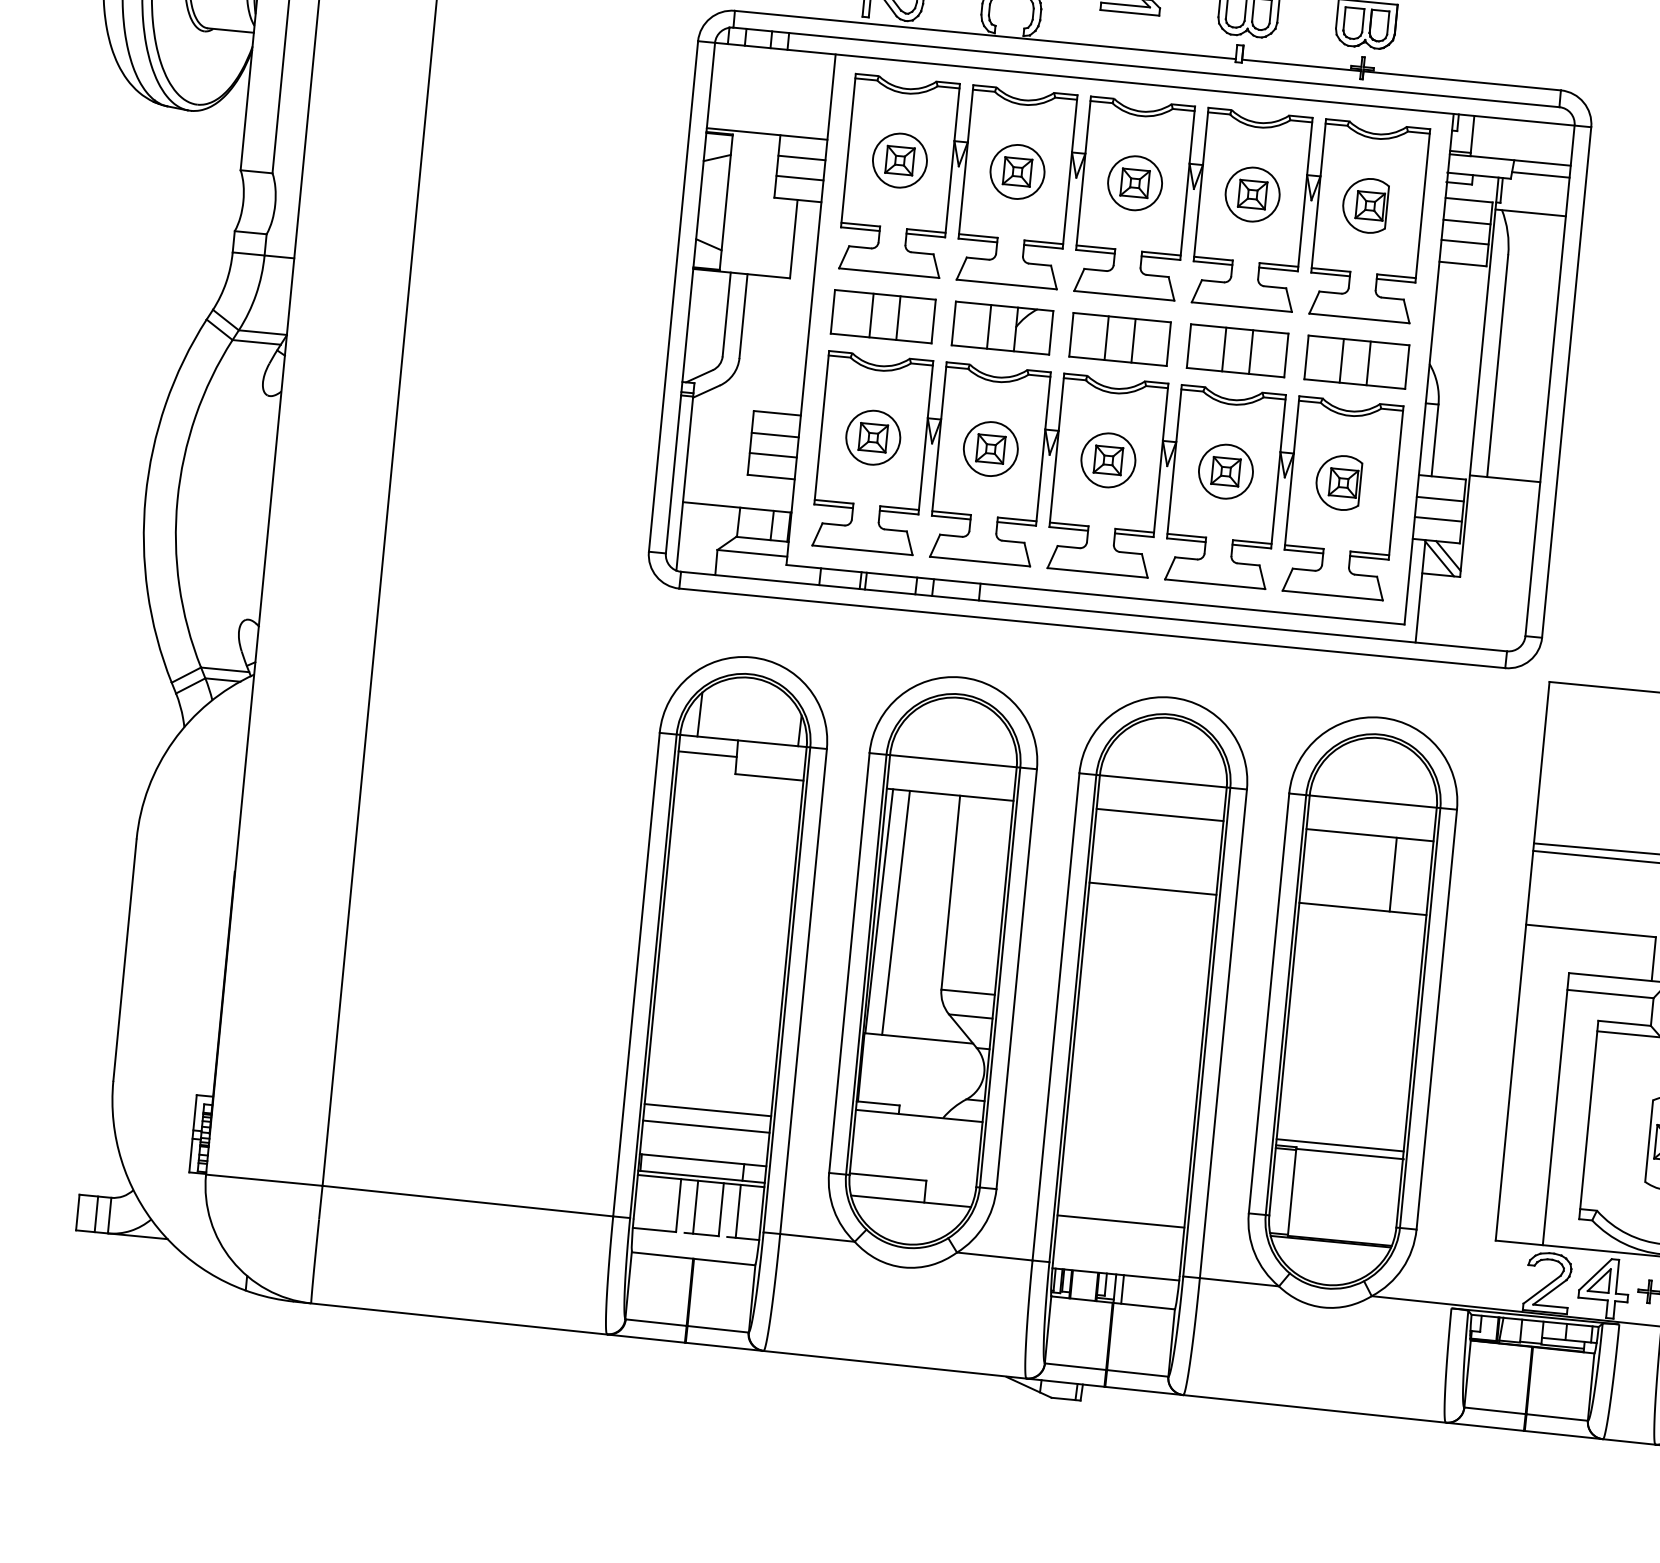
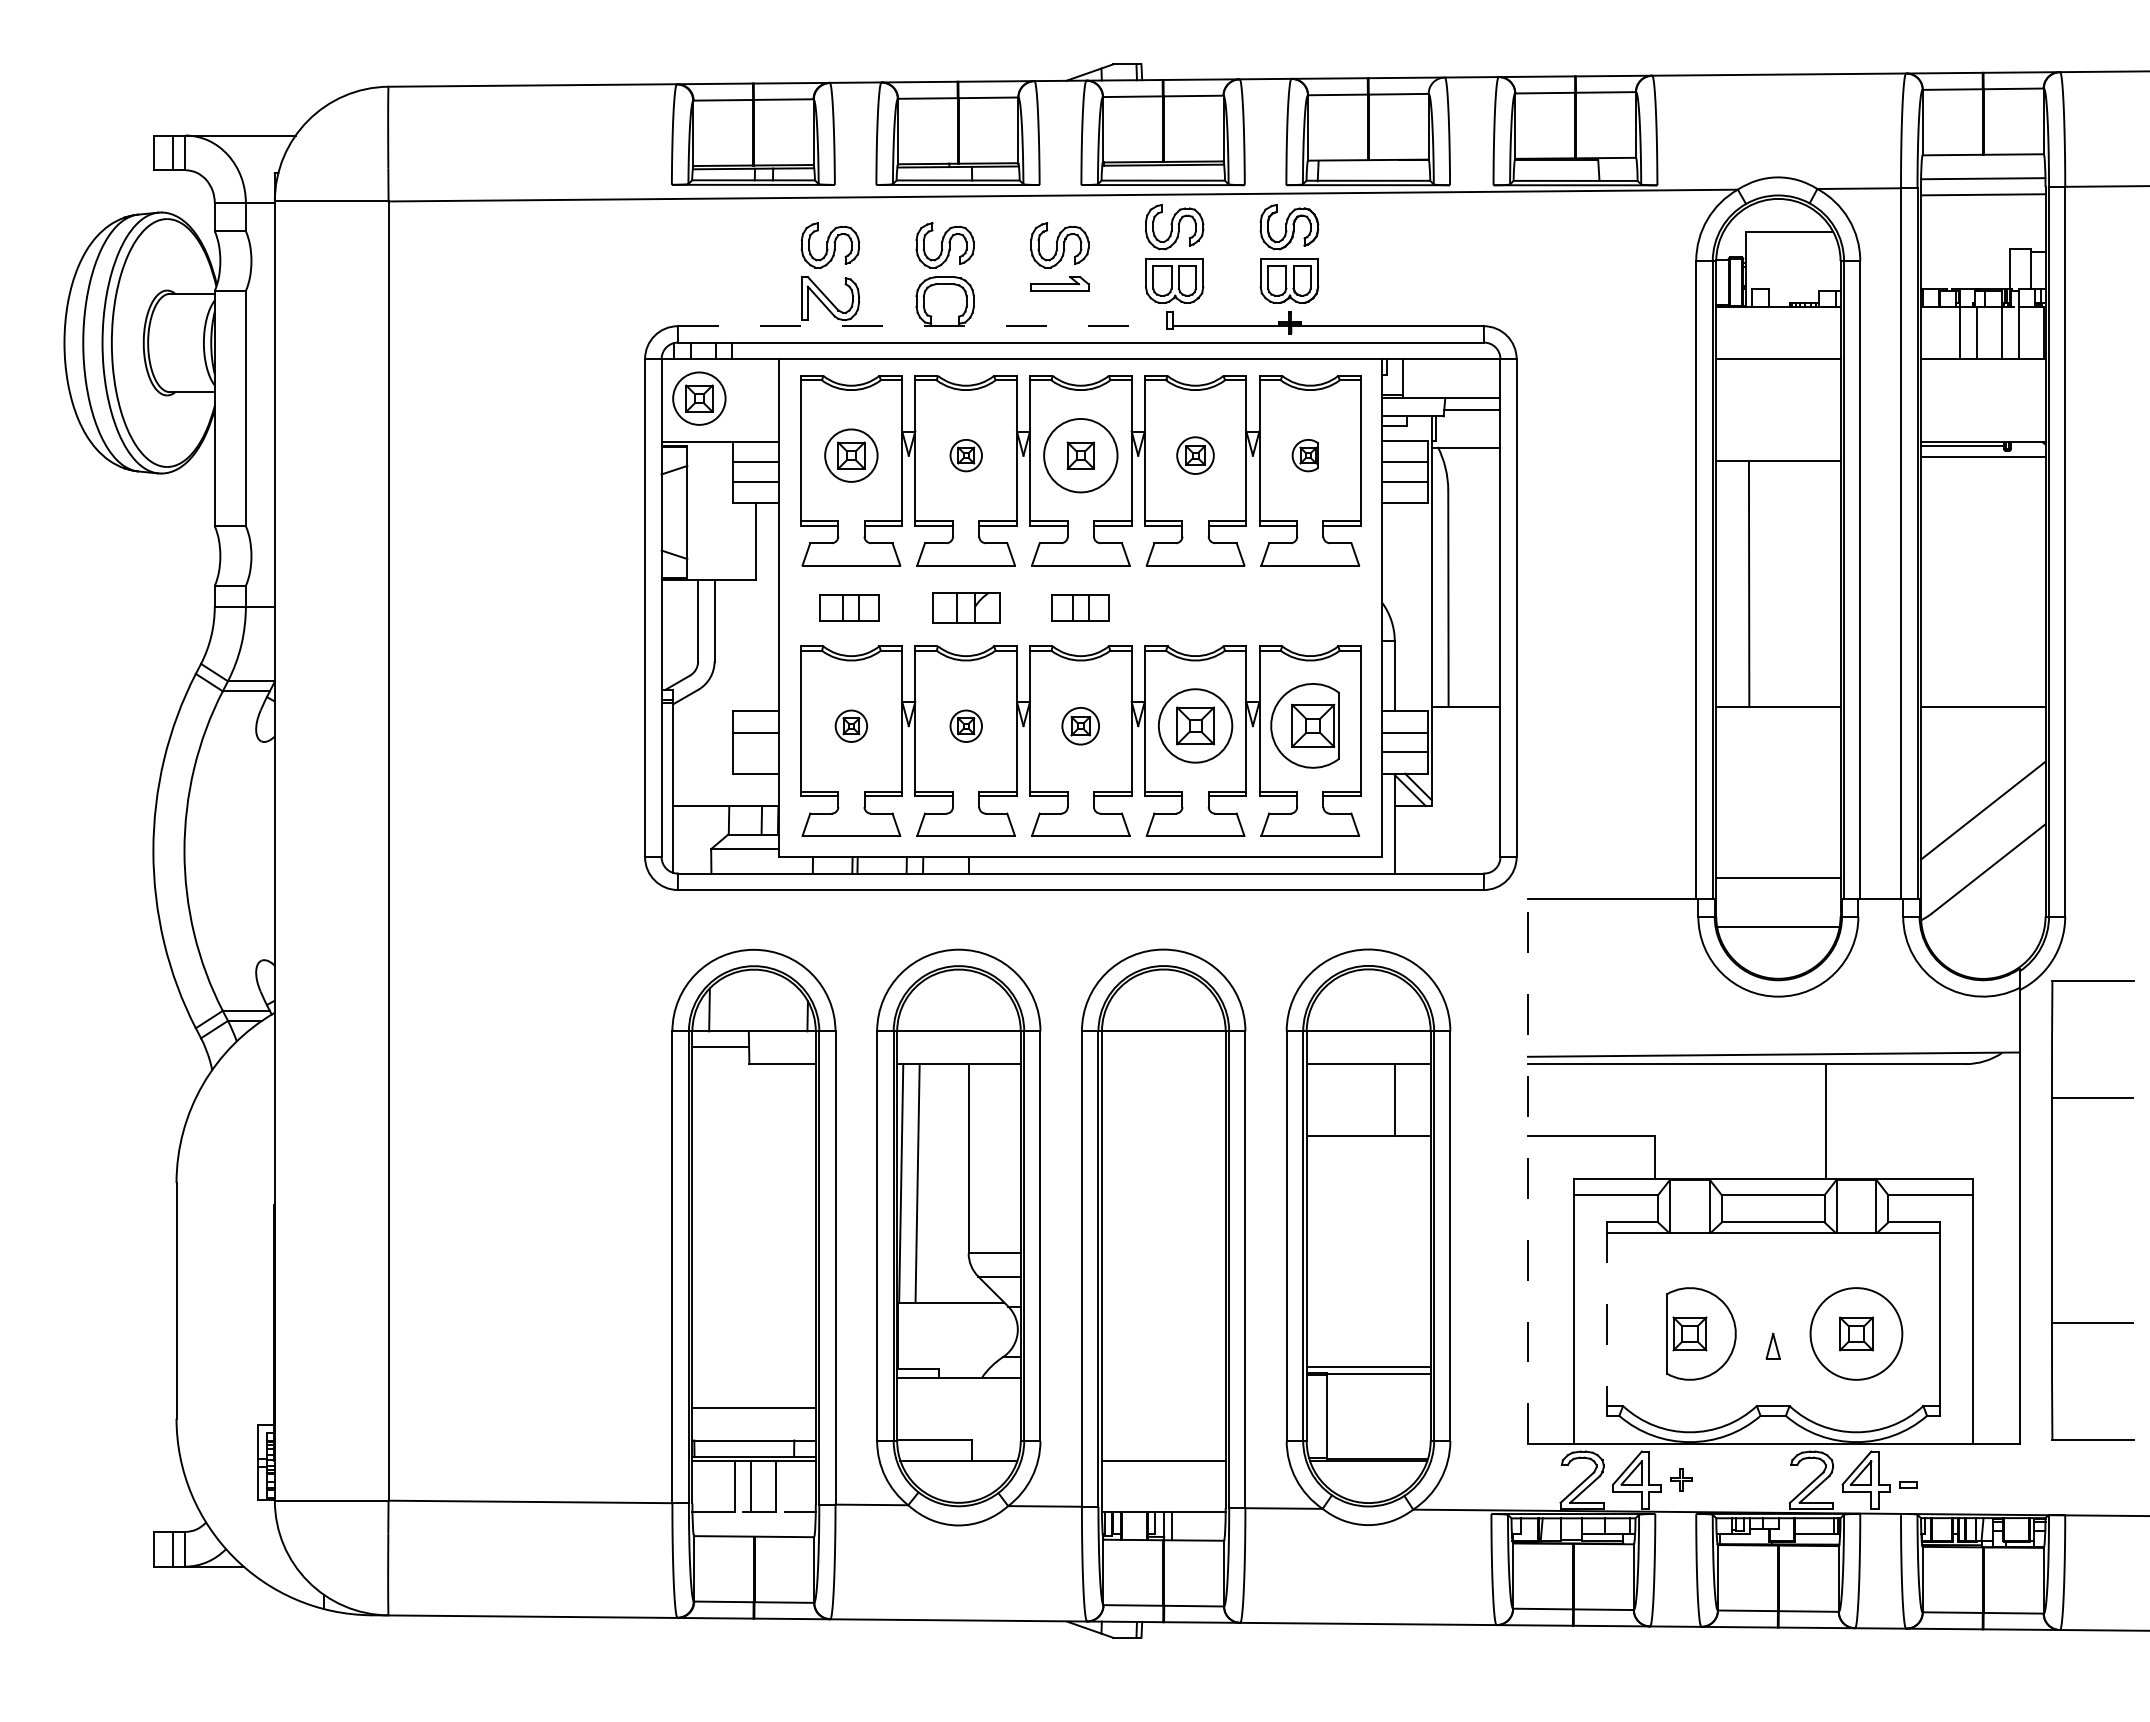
line: (985, 35) -> (922, 326), solid -> dashed
part: (749, 87) -> (699, 398), added
part: (1017, 171) -> (966, 455), size x0.6
circle: (1134, 183) -> (1080, 455), size x1.4
part: (1252, 194) -> (1195, 455), size x0.7
part: (1365, 205) -> (1305, 455), size x0.6
part: (883, 316) -> (849, 607), size x0.6
part: (1002, 327) -> (966, 607), size x0.7
part: (1119, 338) -> (1080, 607), size x0.6
part: (1237, 350) -> (1195, 607), removed
part: (1356, 361) -> (1311, 607), removed
part: (873, 438) -> (851, 726), size x0.6
part: (991, 449) -> (966, 726), size x0.6
line: (773, 455) -> (756, 752), removed
part: (1108, 460) -> (1080, 726), size x0.7
part: (1225, 472) -> (1195, 726), size x1.4
part: (1338, 482) -> (1305, 726), size x1.6
line: (1159, 815) -> (1163, 1064), removed
line: (1152, 889) -> (1163, 1136), removed
line: (1522, 960) -> (1527, 1171), solid -> dashed
line: (707, 1109) -> (753, 1391), removed
line: (1588, 1120) -> (1606, 1319), solid -> dashed
line: (737, 1211) -> (792, 1486), removed

